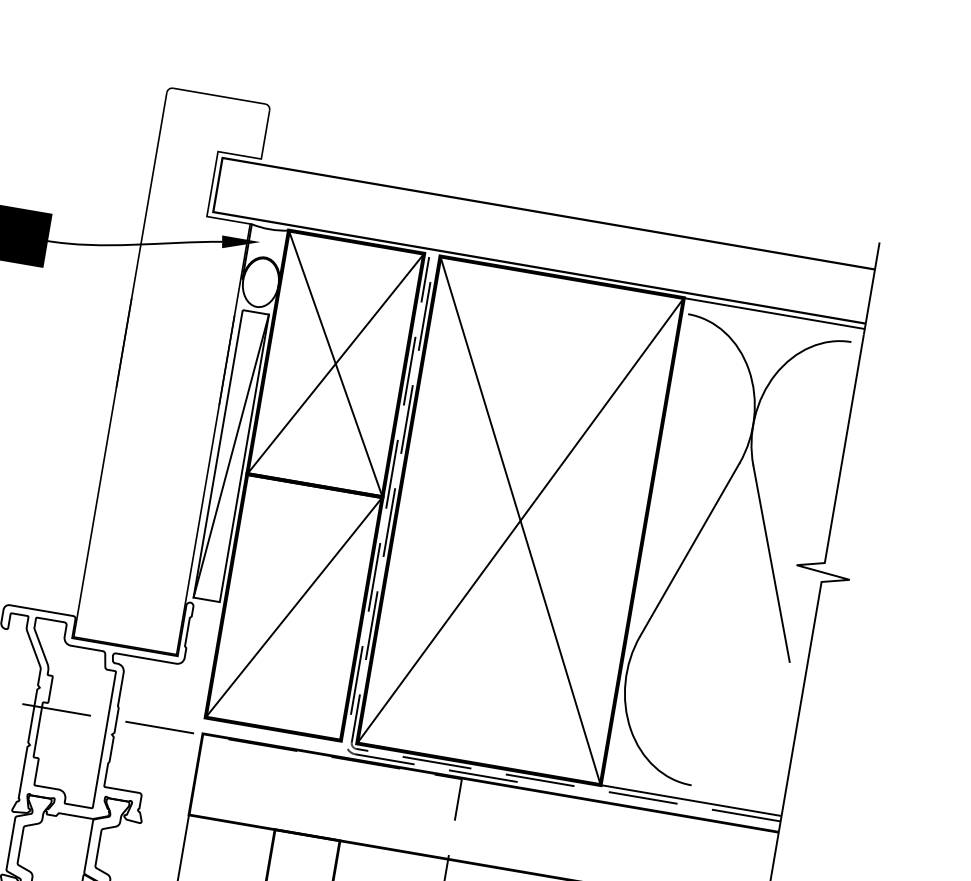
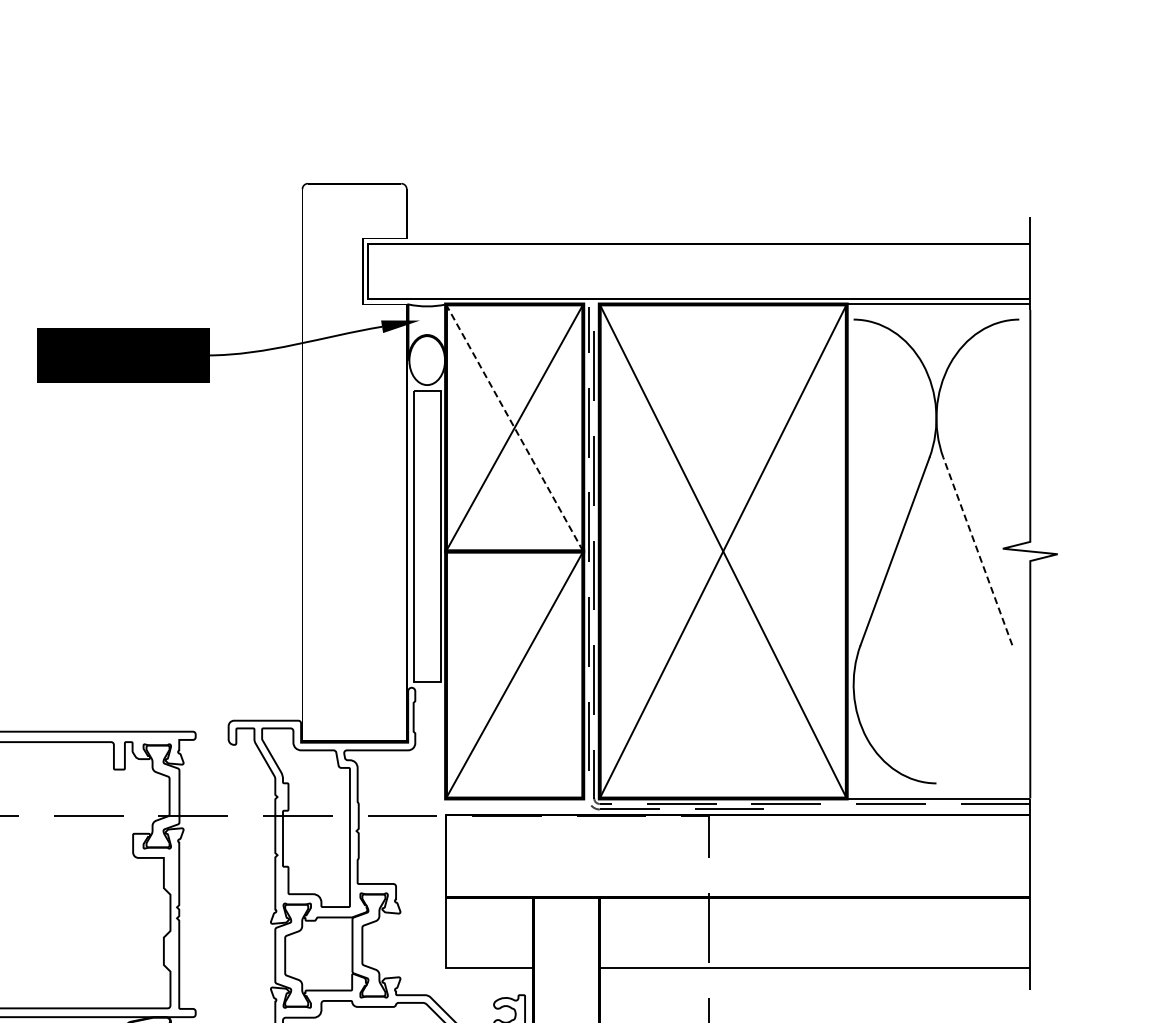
line: (335, 364) -> (514, 428), solid -> dashed
line: (230, 456) -> (426, 536), removed
line: (771, 563) -> (977, 551), solid -> dashed

